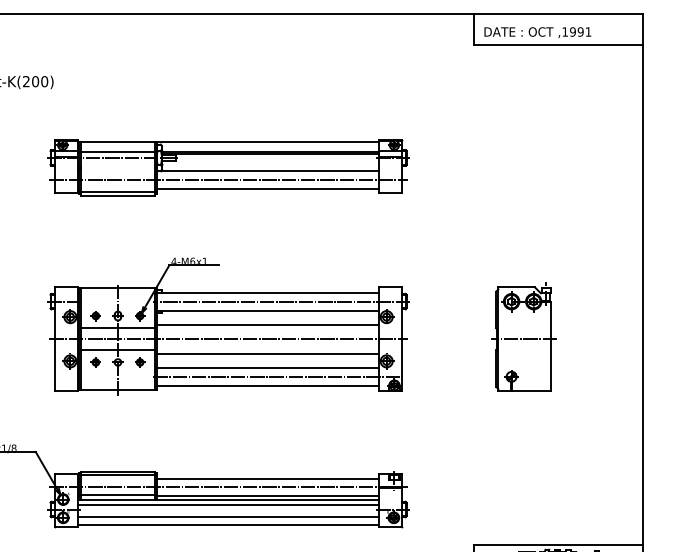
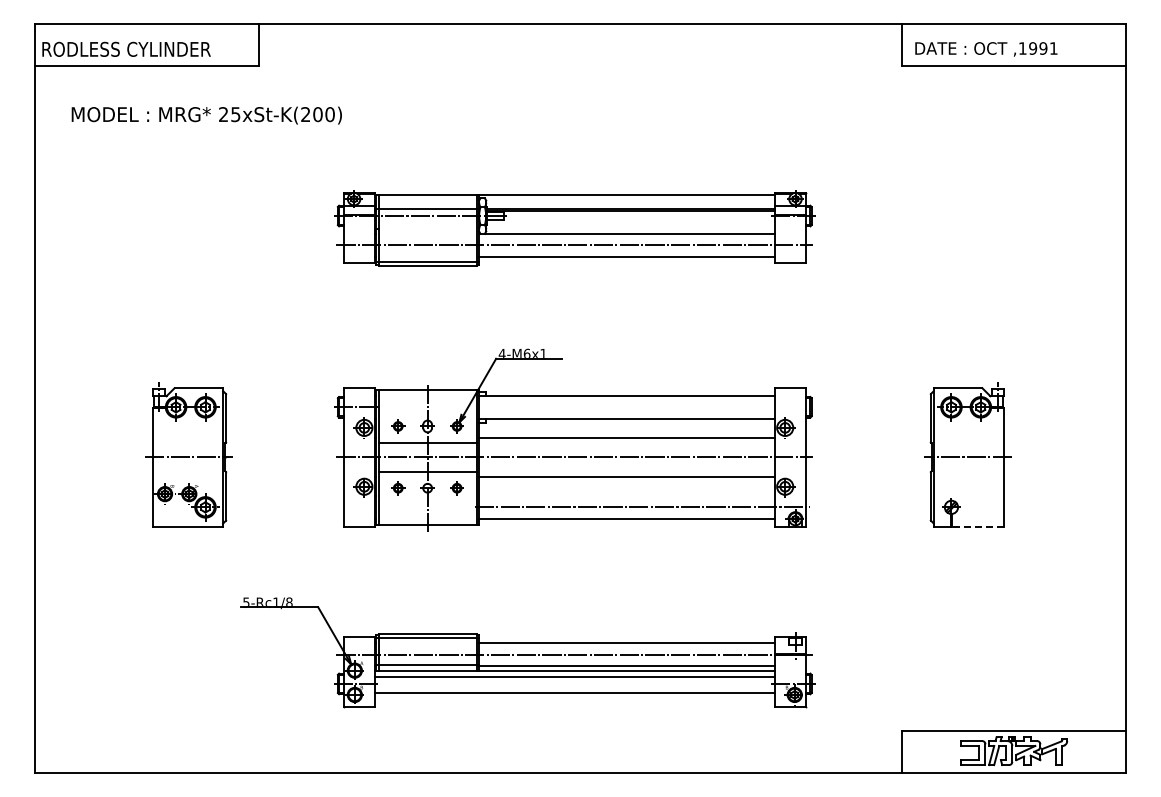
line: (281, 301) -> (645, 407), removed
line: (267, 367) -> (626, 495), removed
line: (531, 391) -> (977, 526), solid -> dashed
line: (228, 524) -> (574, 704), removed

